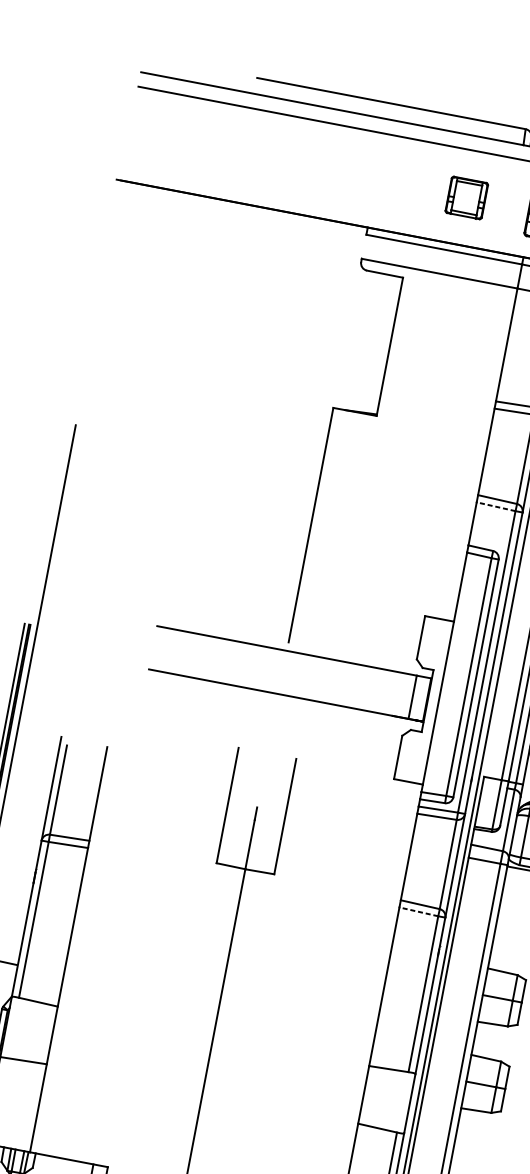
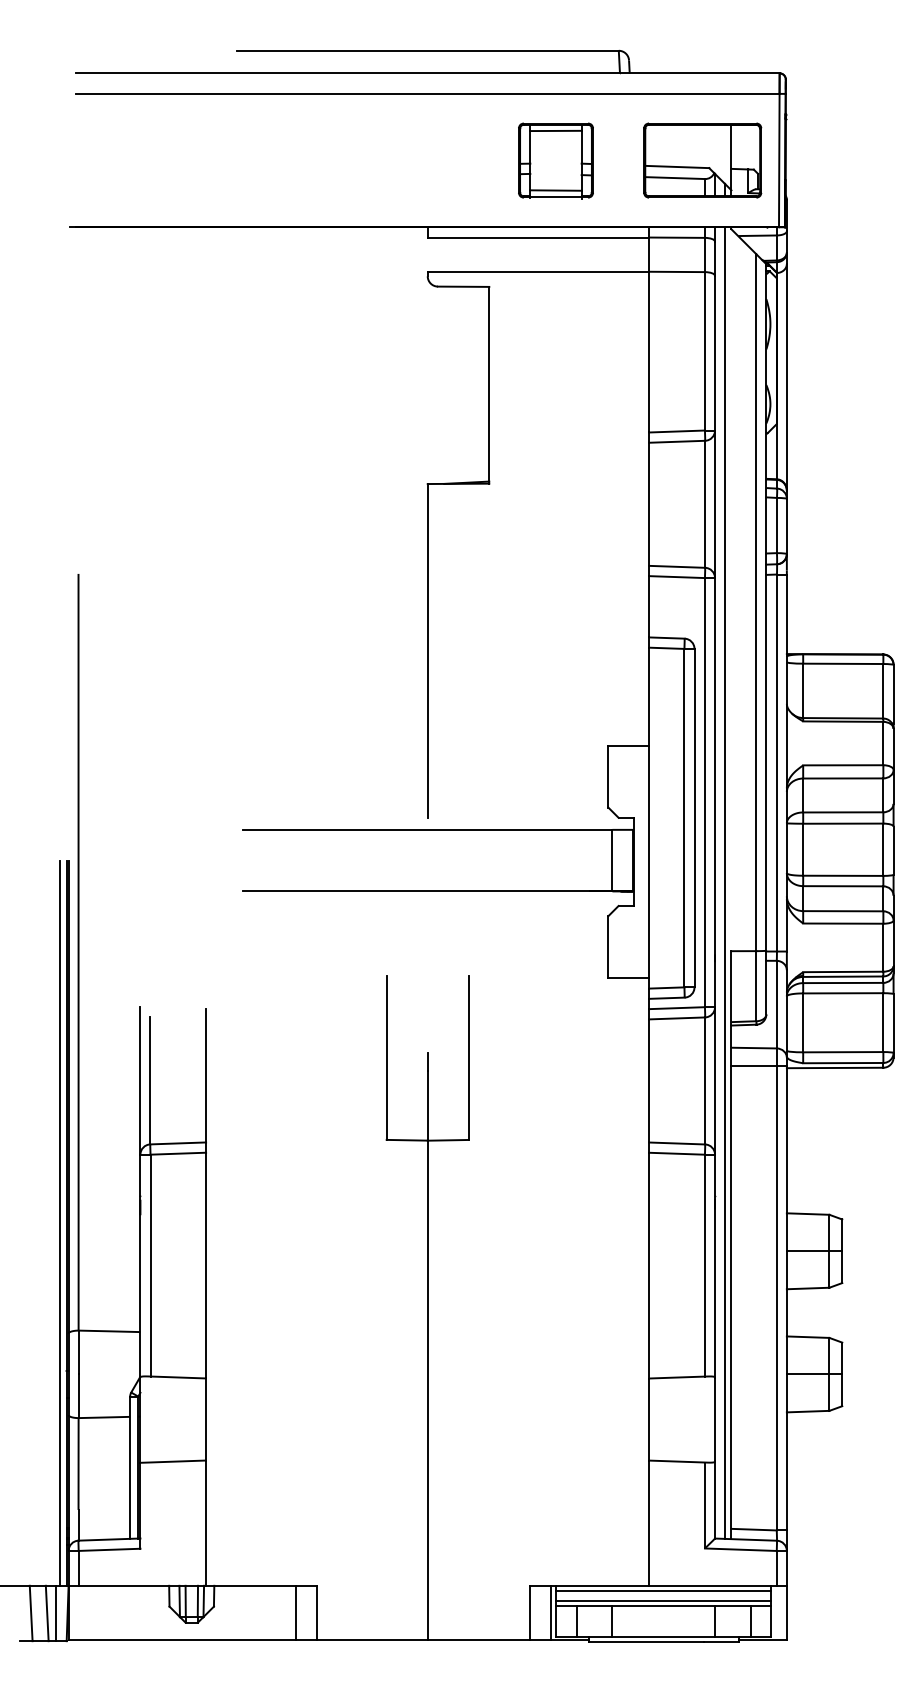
part: (466, 197) -> (555, 160), size x1.43
line: (496, 507) -> (677, 577), dashed -> solid
line: (419, 911) -> (677, 1153), dashed -> solid

